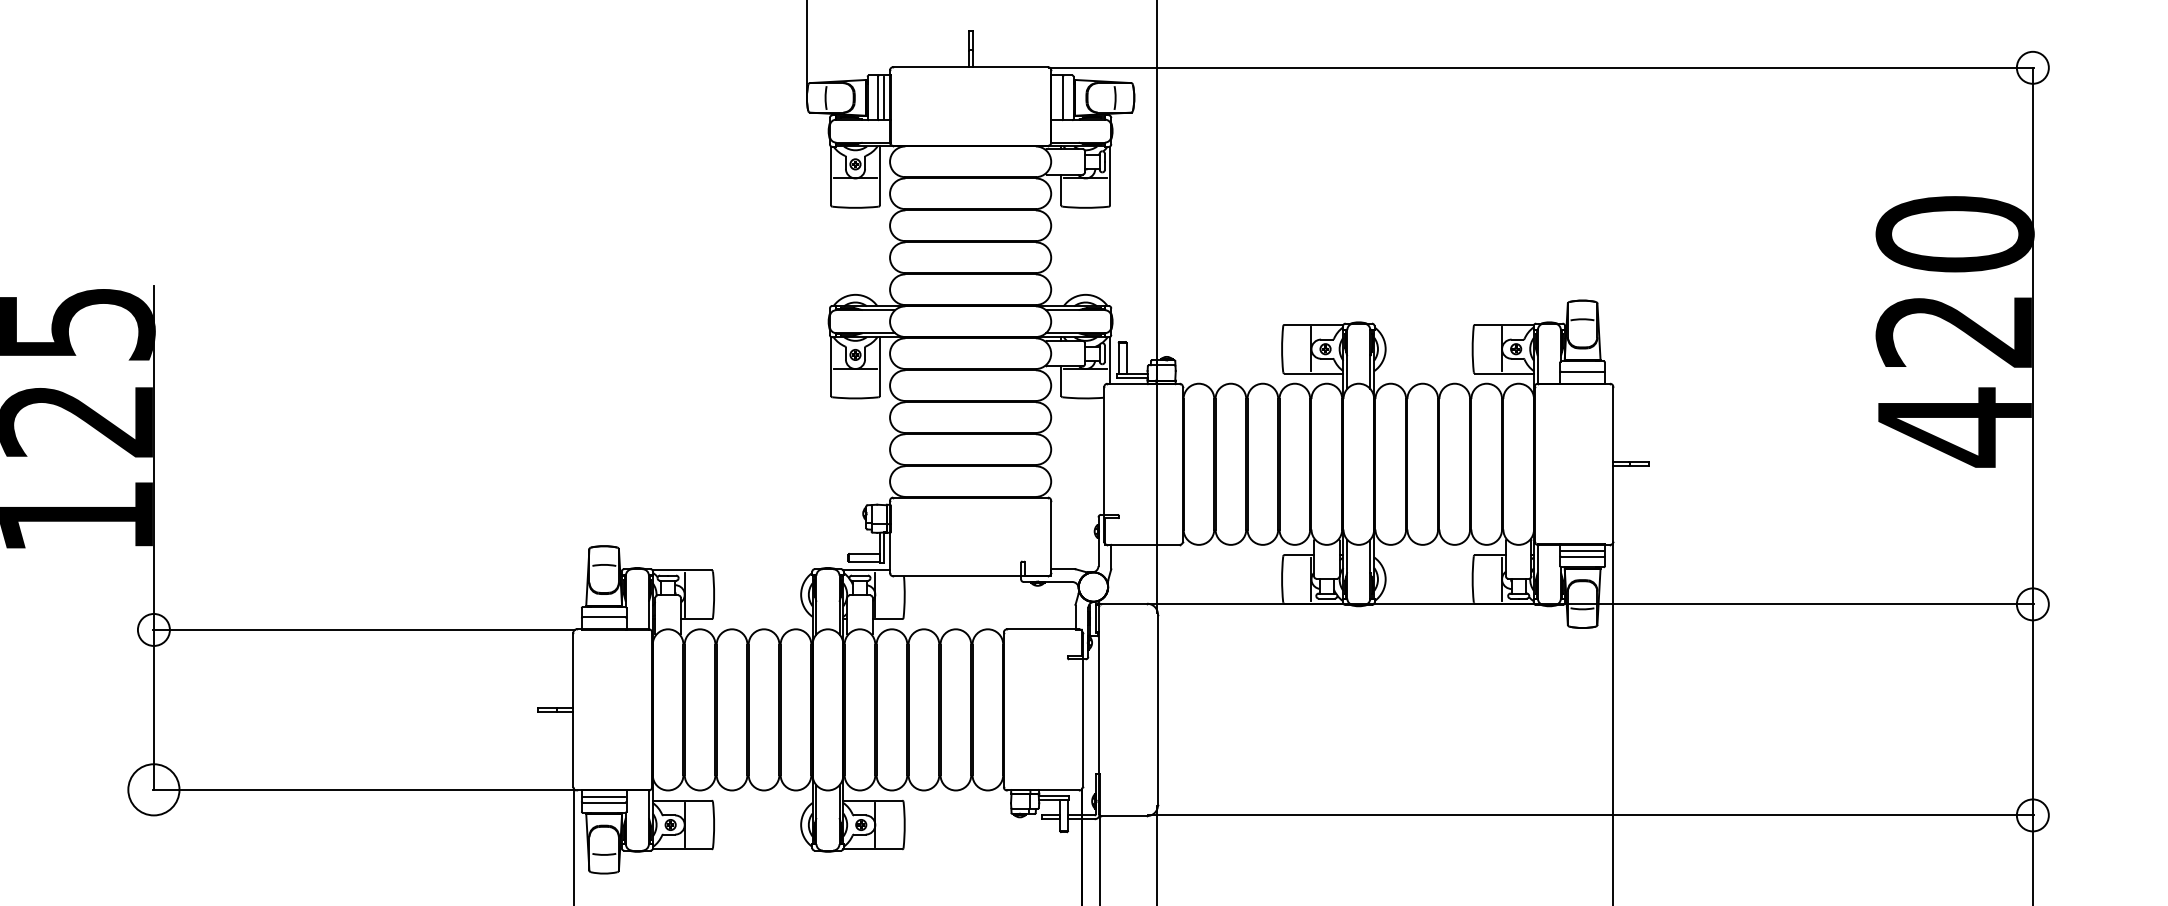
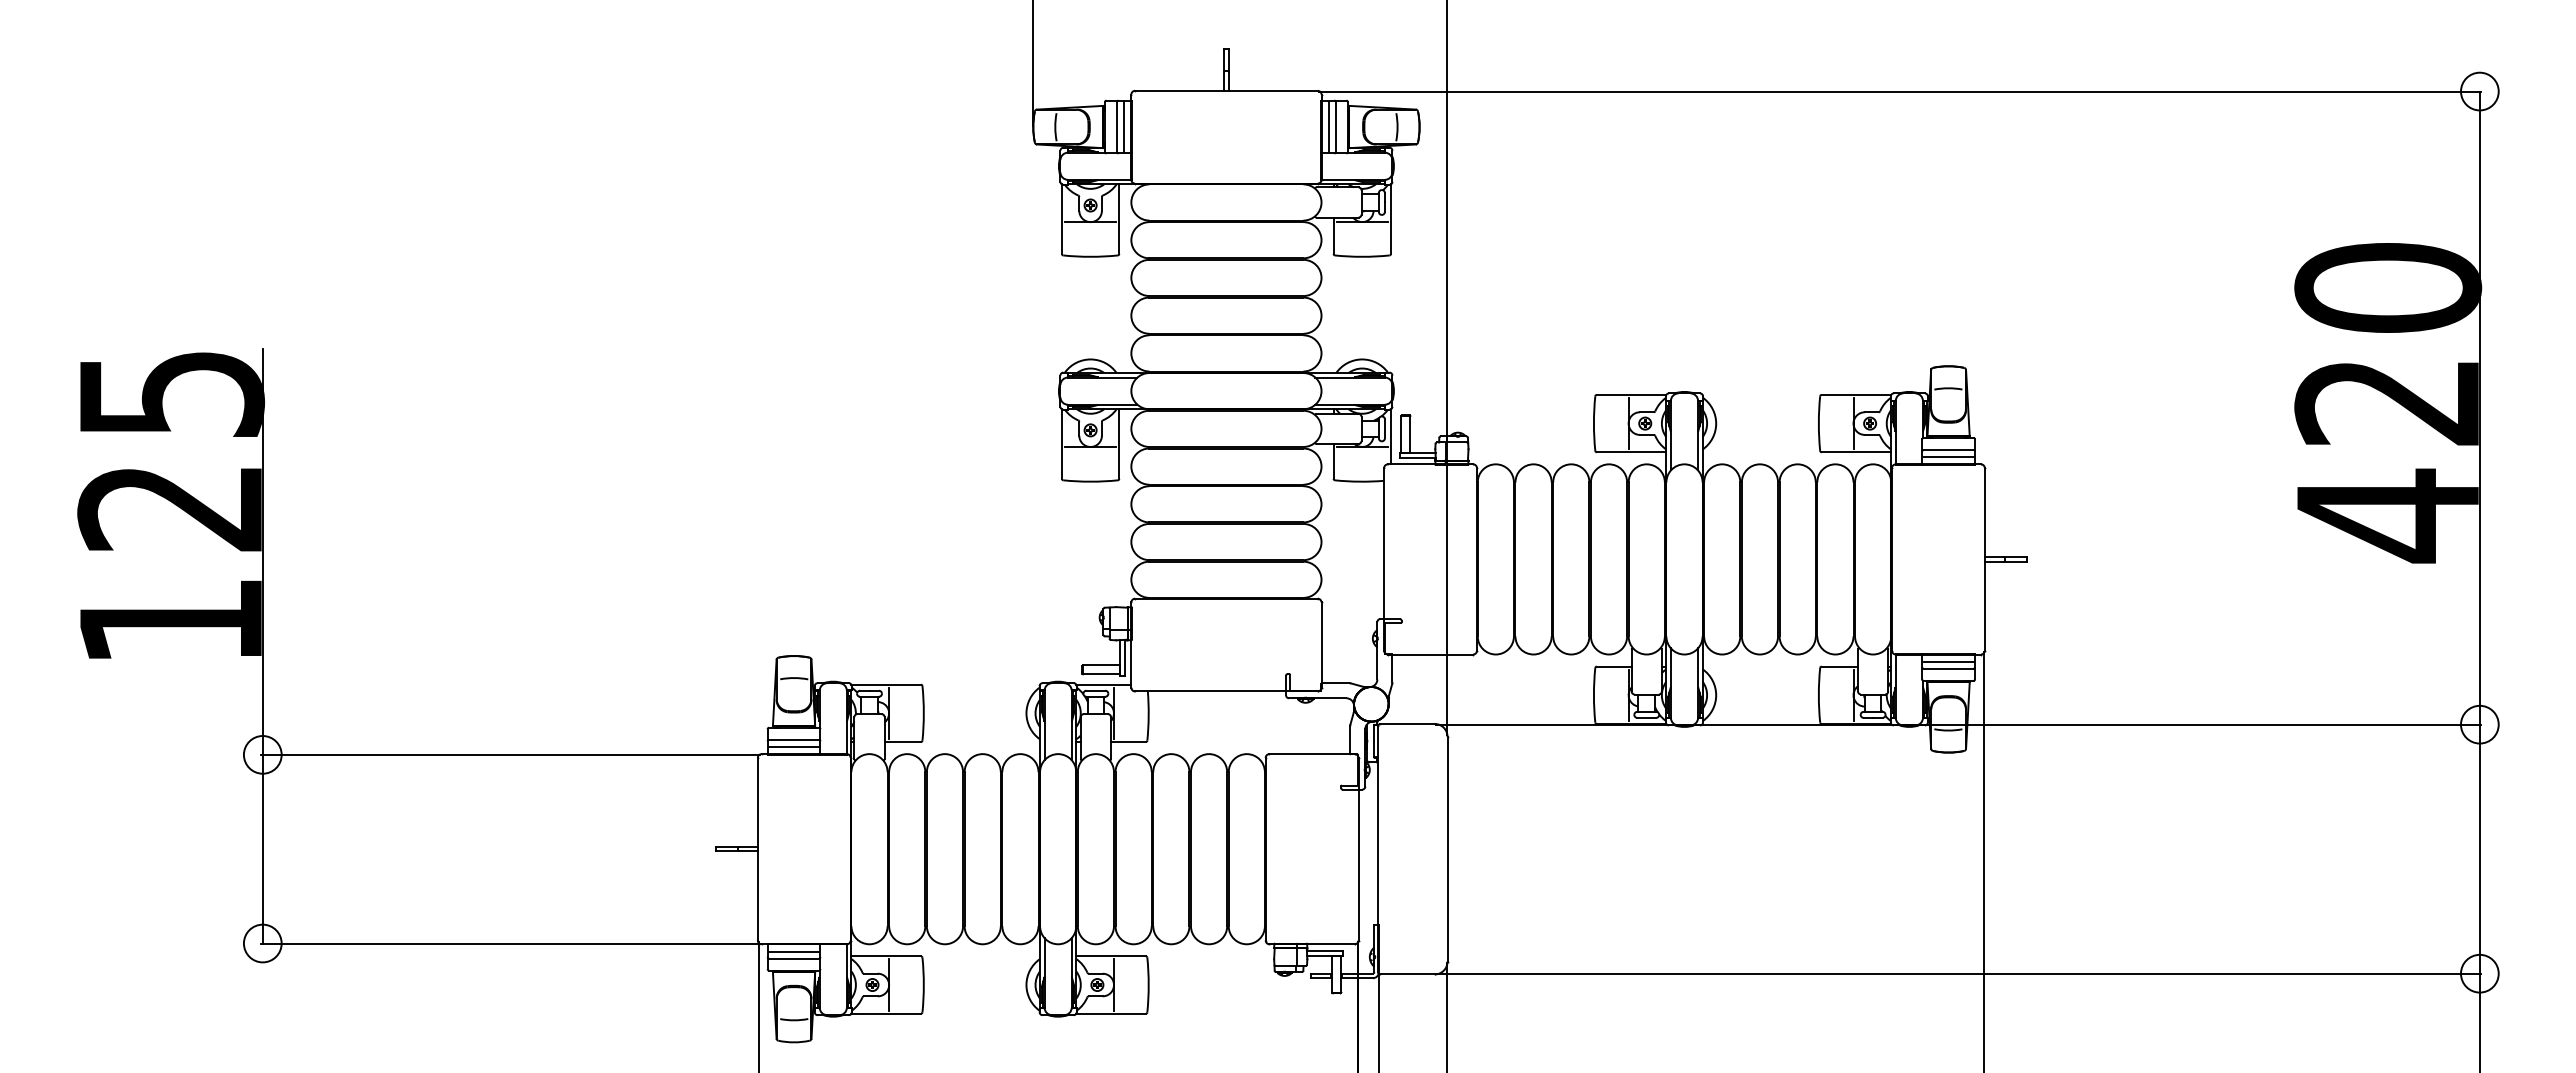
line: (1057, 98) -> (1329, 127), added
line: (1582, 377) -> (1948, 456), added
line: (604, 622) -> (794, 746), added
circle: (153, 789) -> (262, 943), size x0.62

